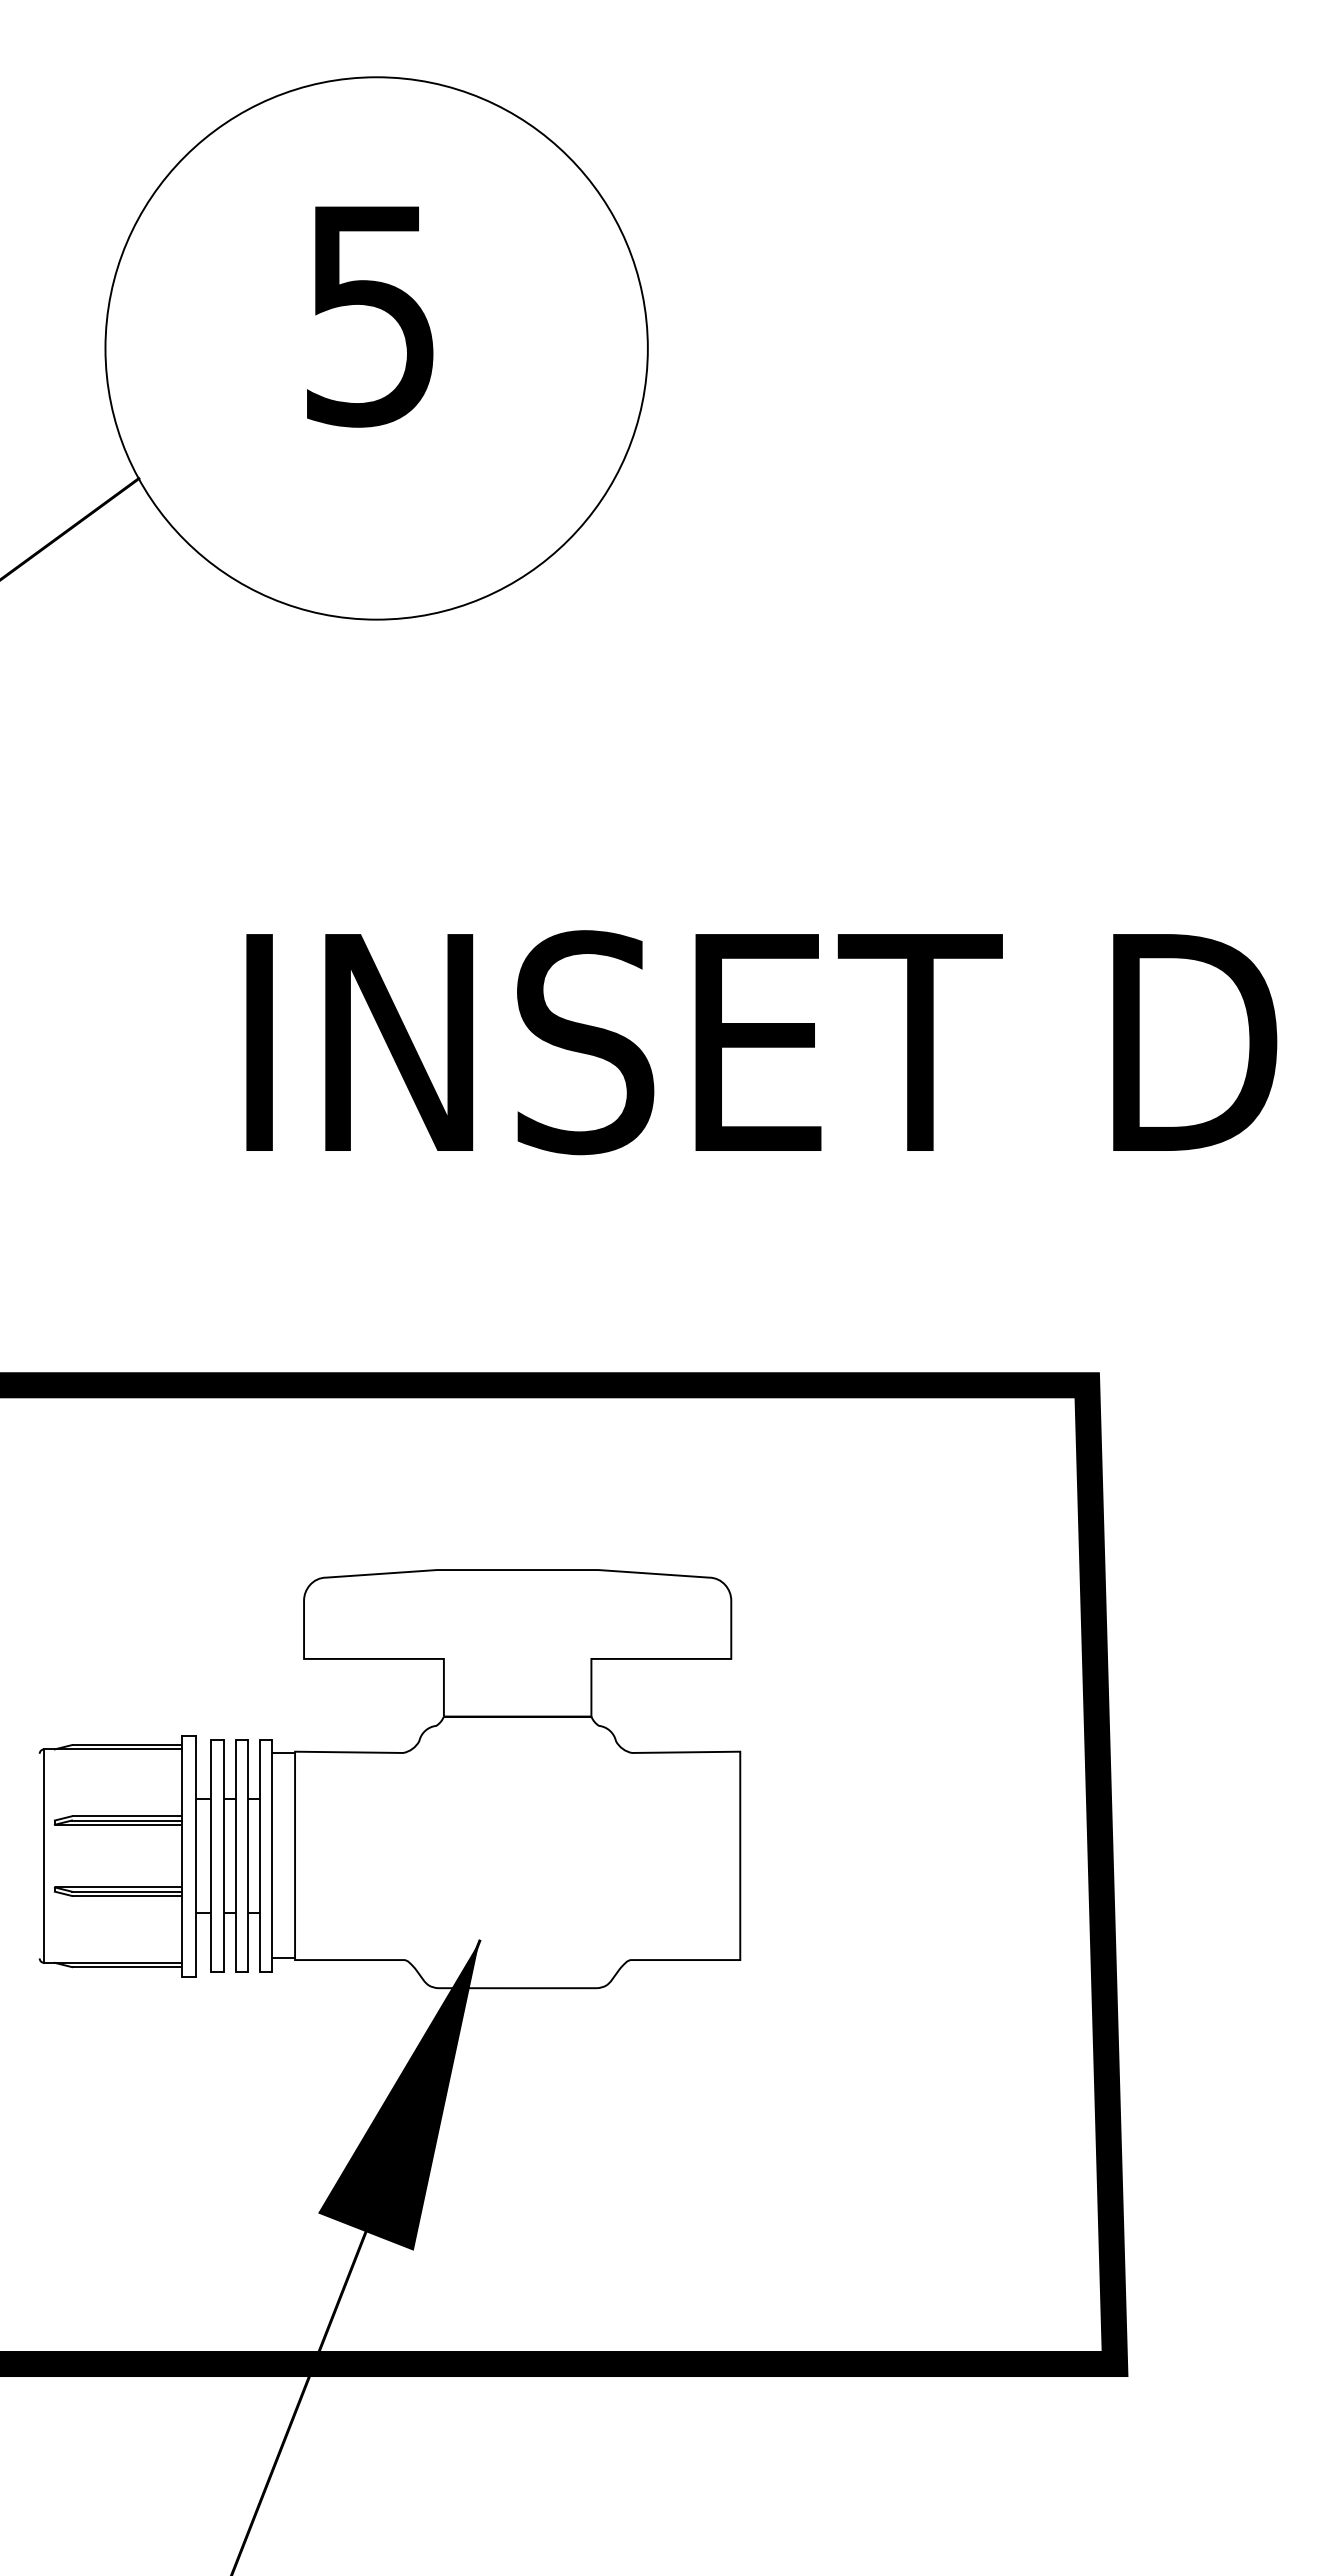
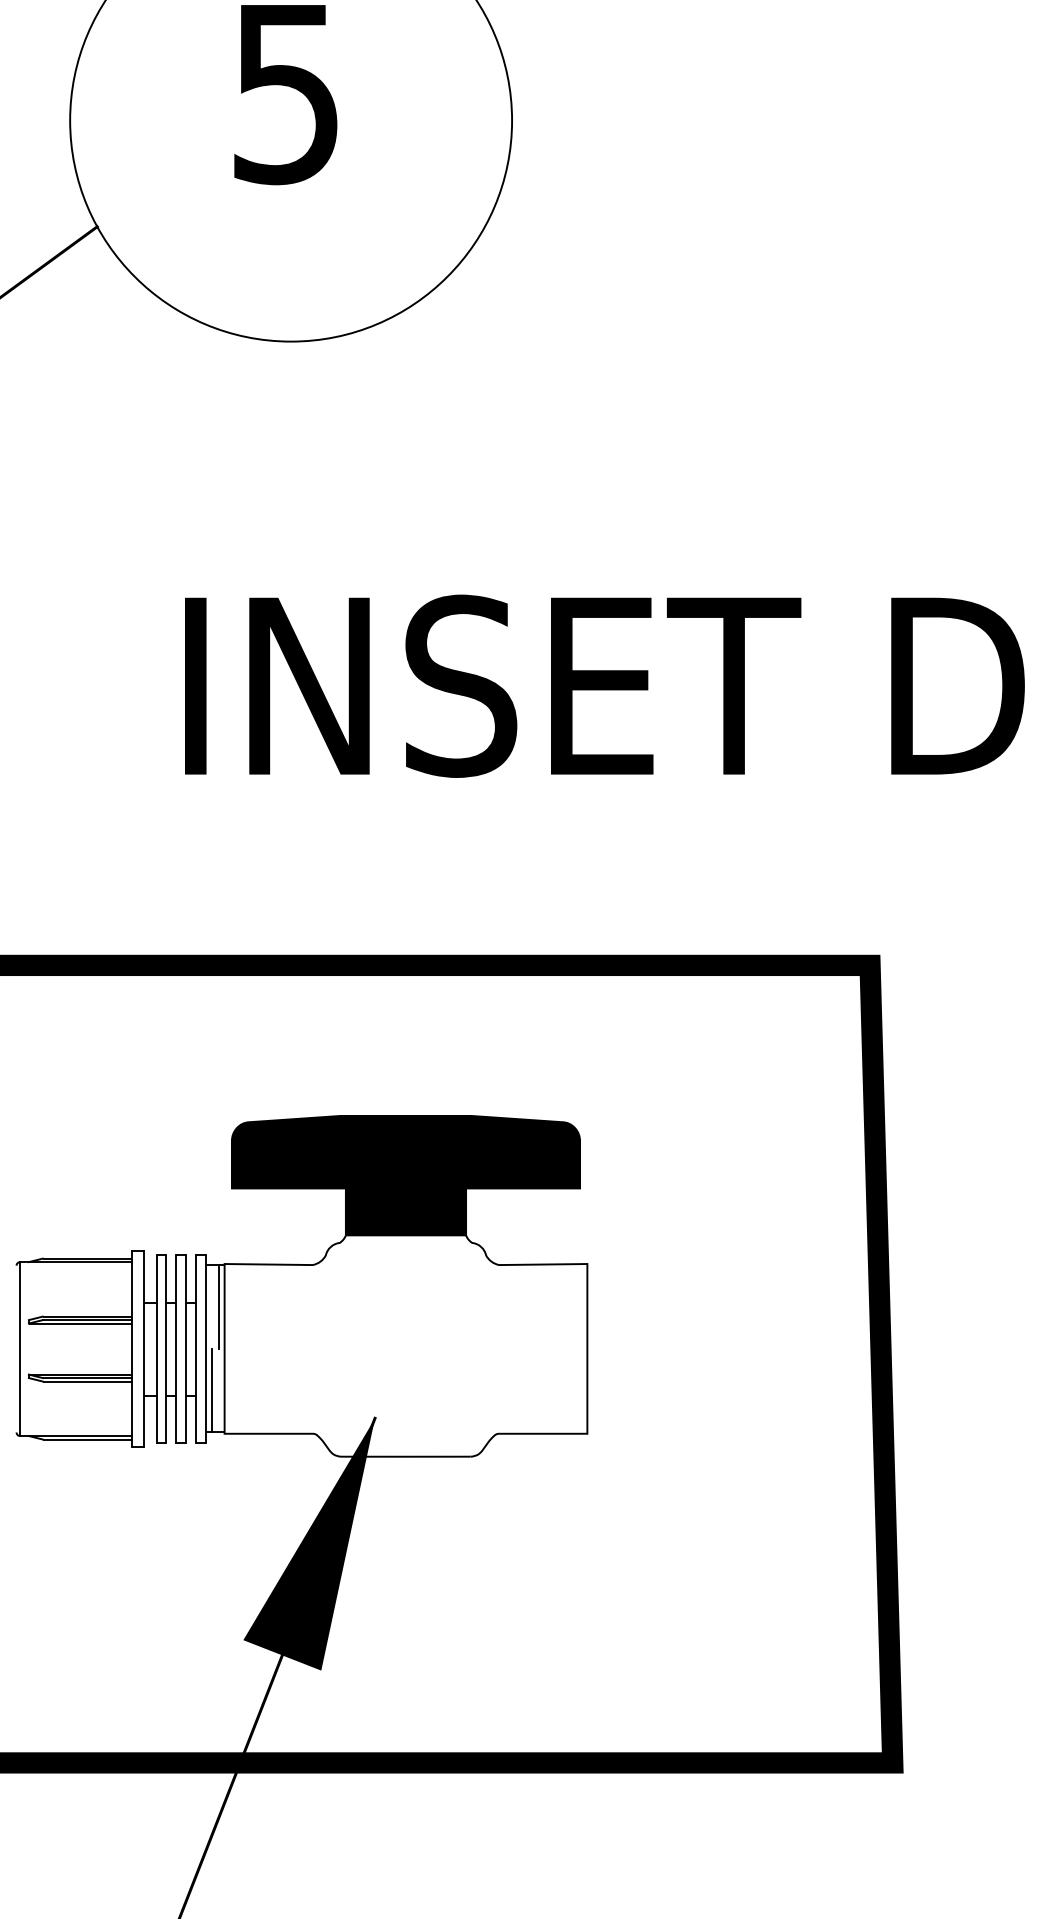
fill: (517, 1643) -> (405, 1175), added
line: (287, 1804) -> (218, 1307), added
line: (280, 1906) -> (212, 1390), added

